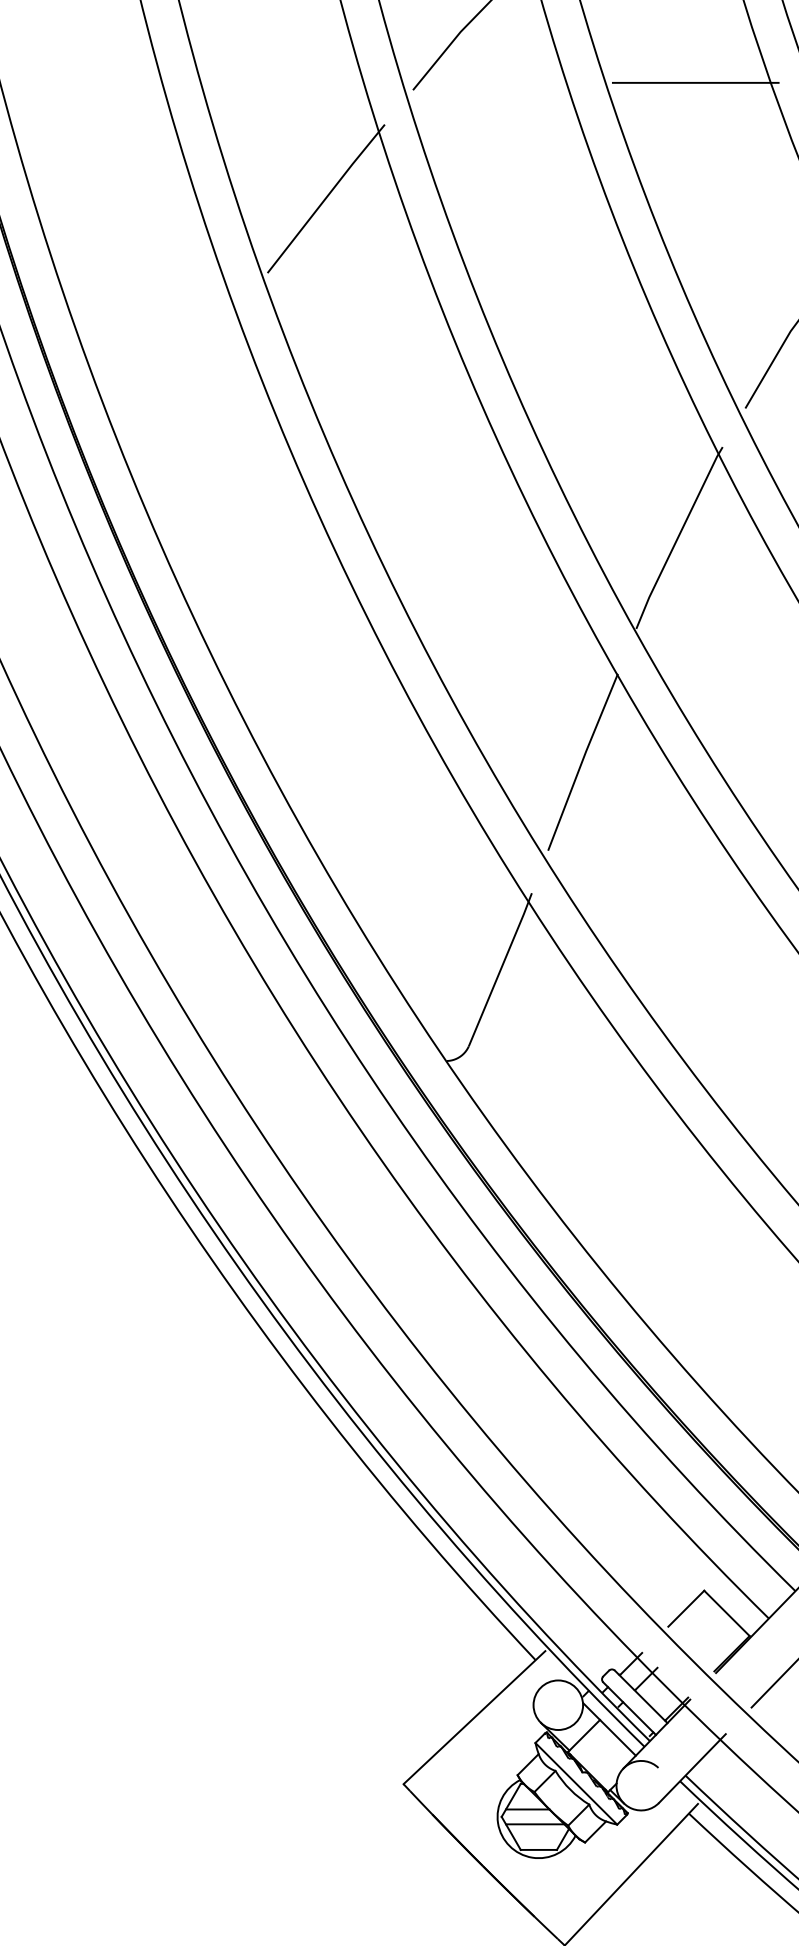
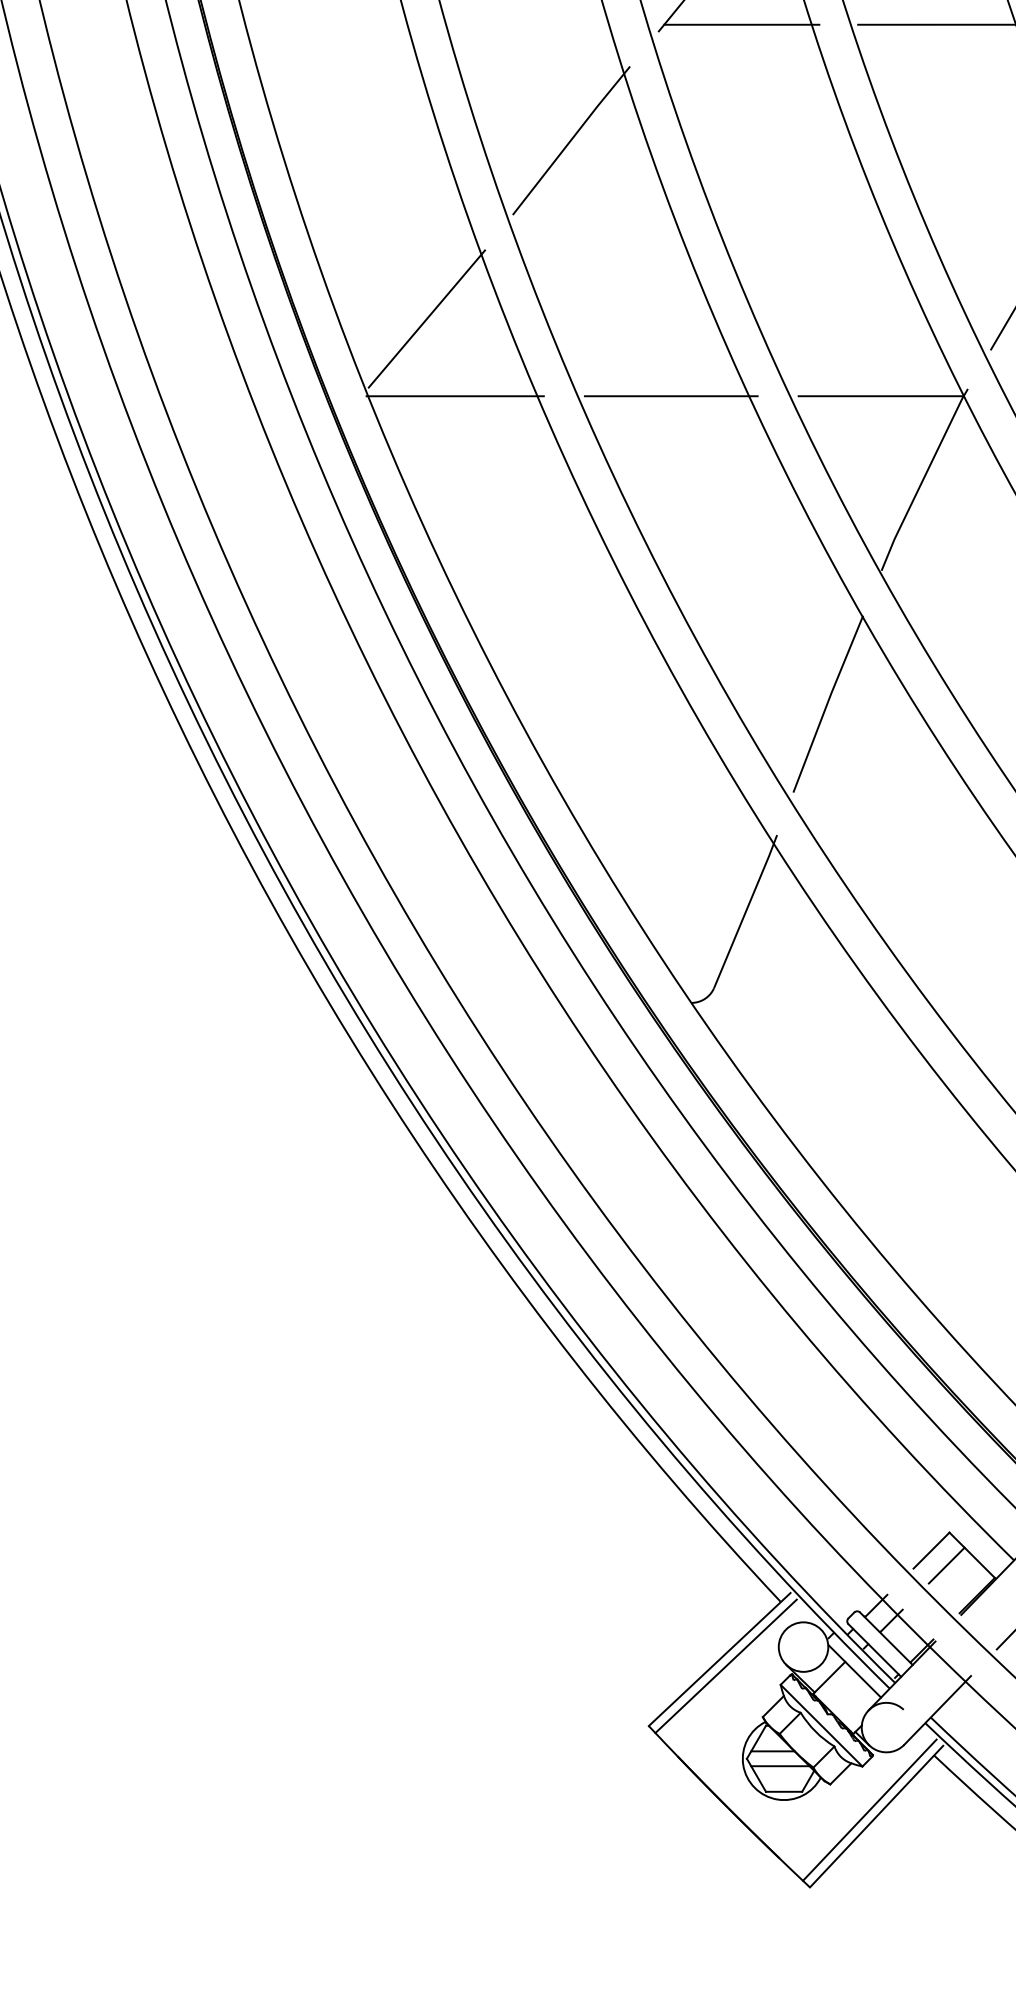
line: (496, 82) -> (741, 24), added
line: (181, 376) -> (426, 318), added
line: (209, 454) -> (454, 396), added
line: (425, 454) -> (670, 396), added
line: (635, 454) -> (880, 396), added
line: (701, 1623) -> (946, 1565), added
line: (480, 1724) -> (725, 1666), added
line: (624, 1867) -> (869, 1809), added

